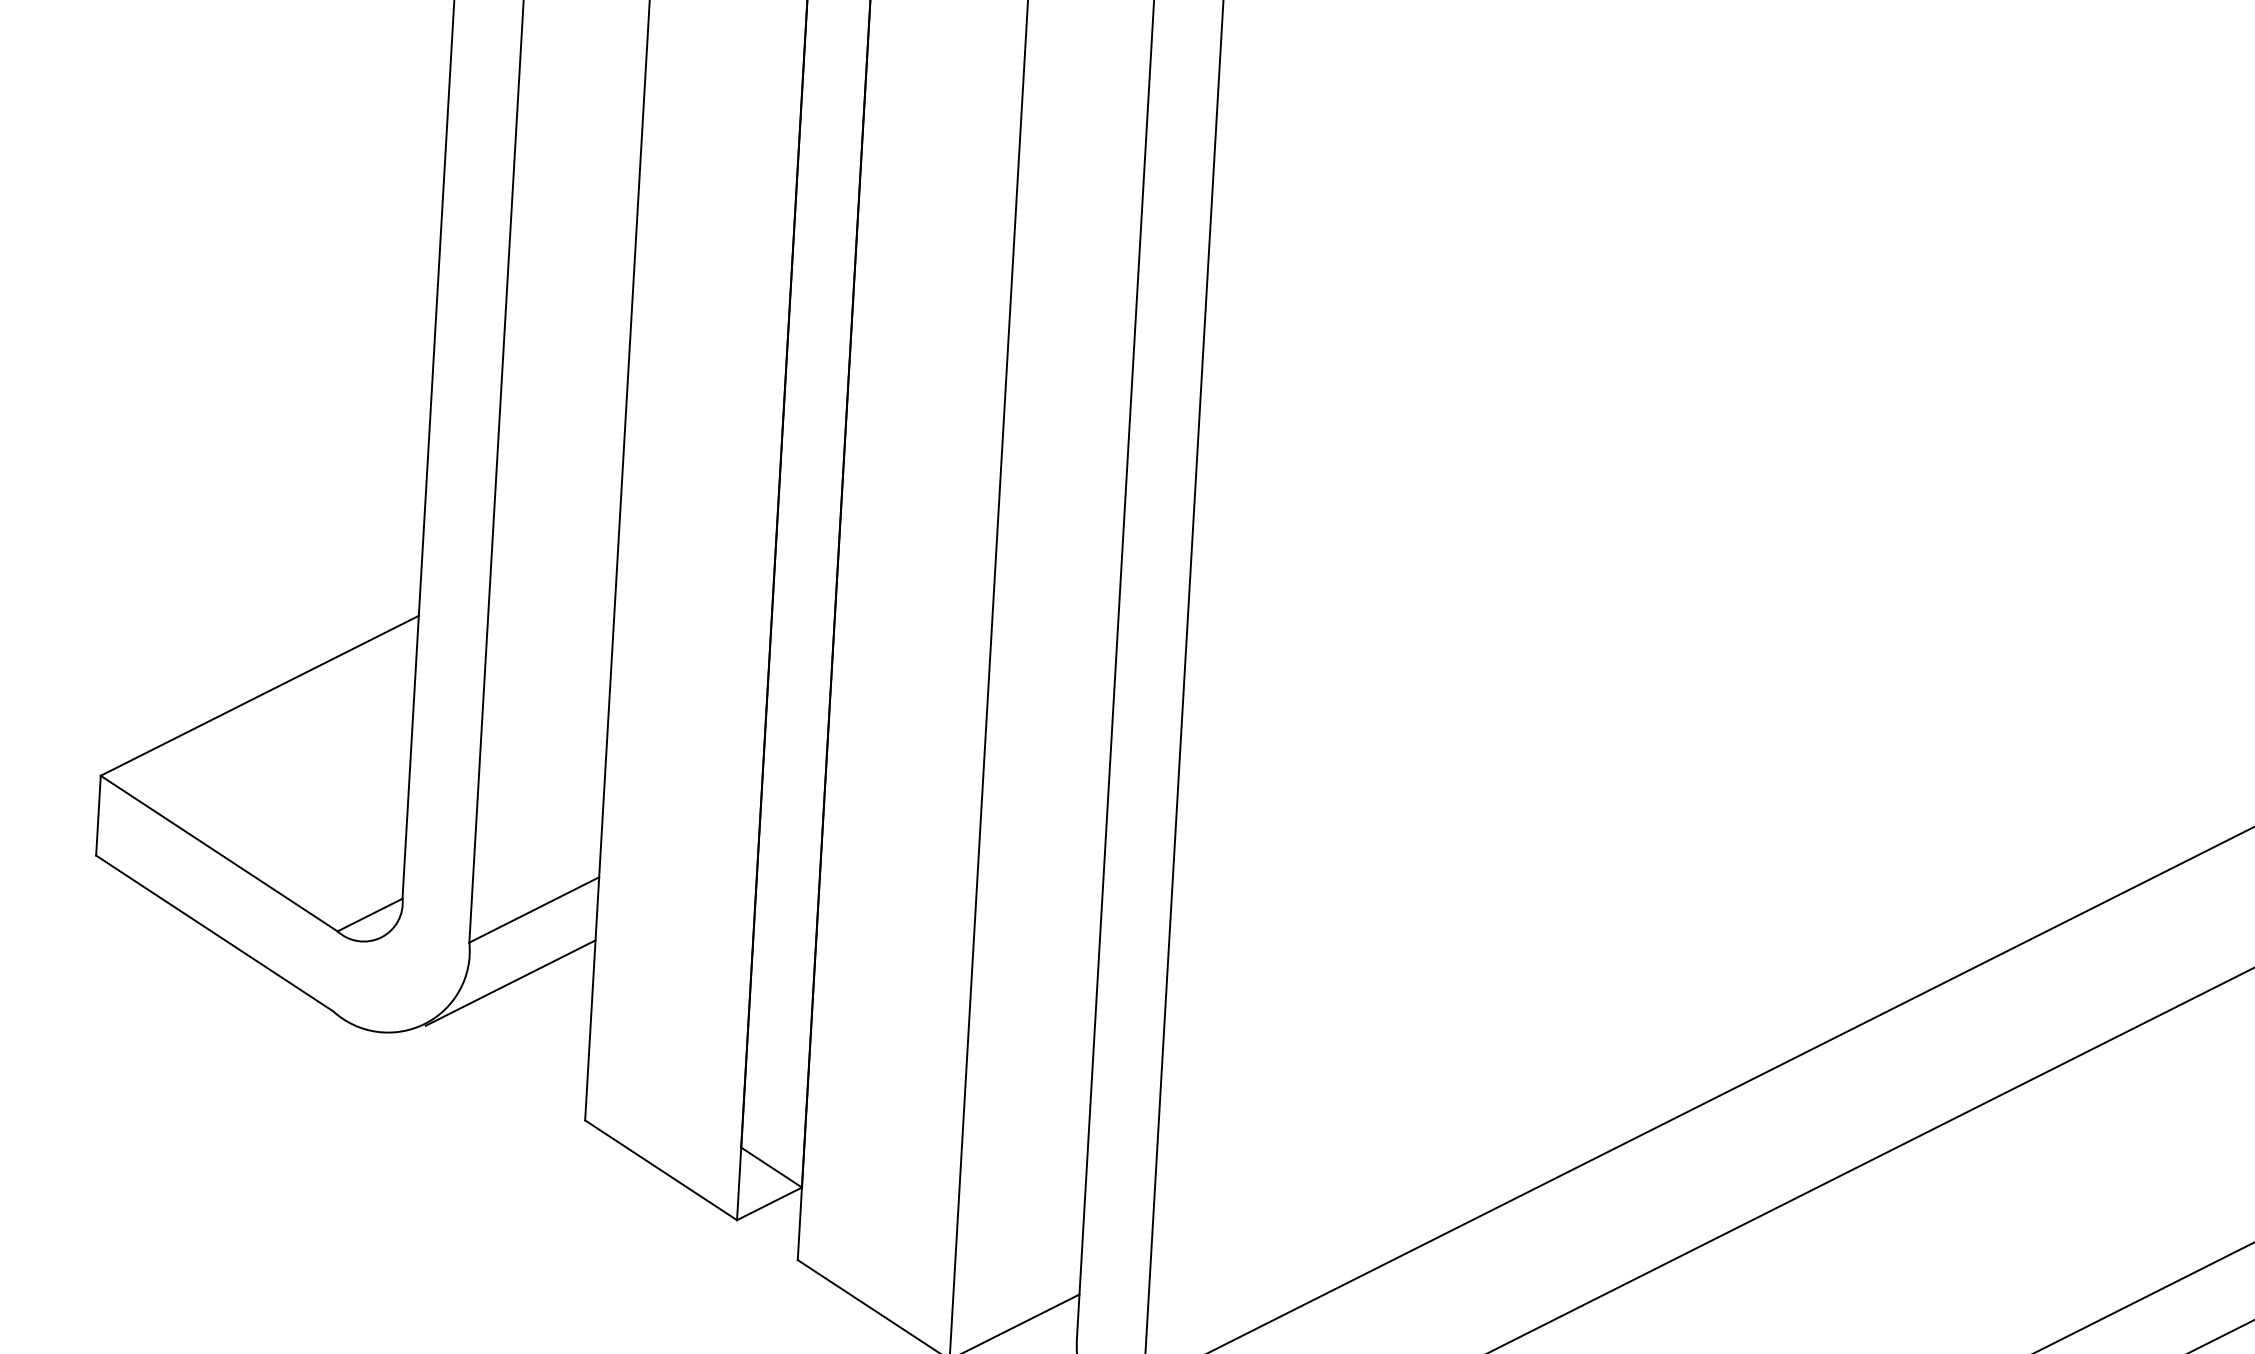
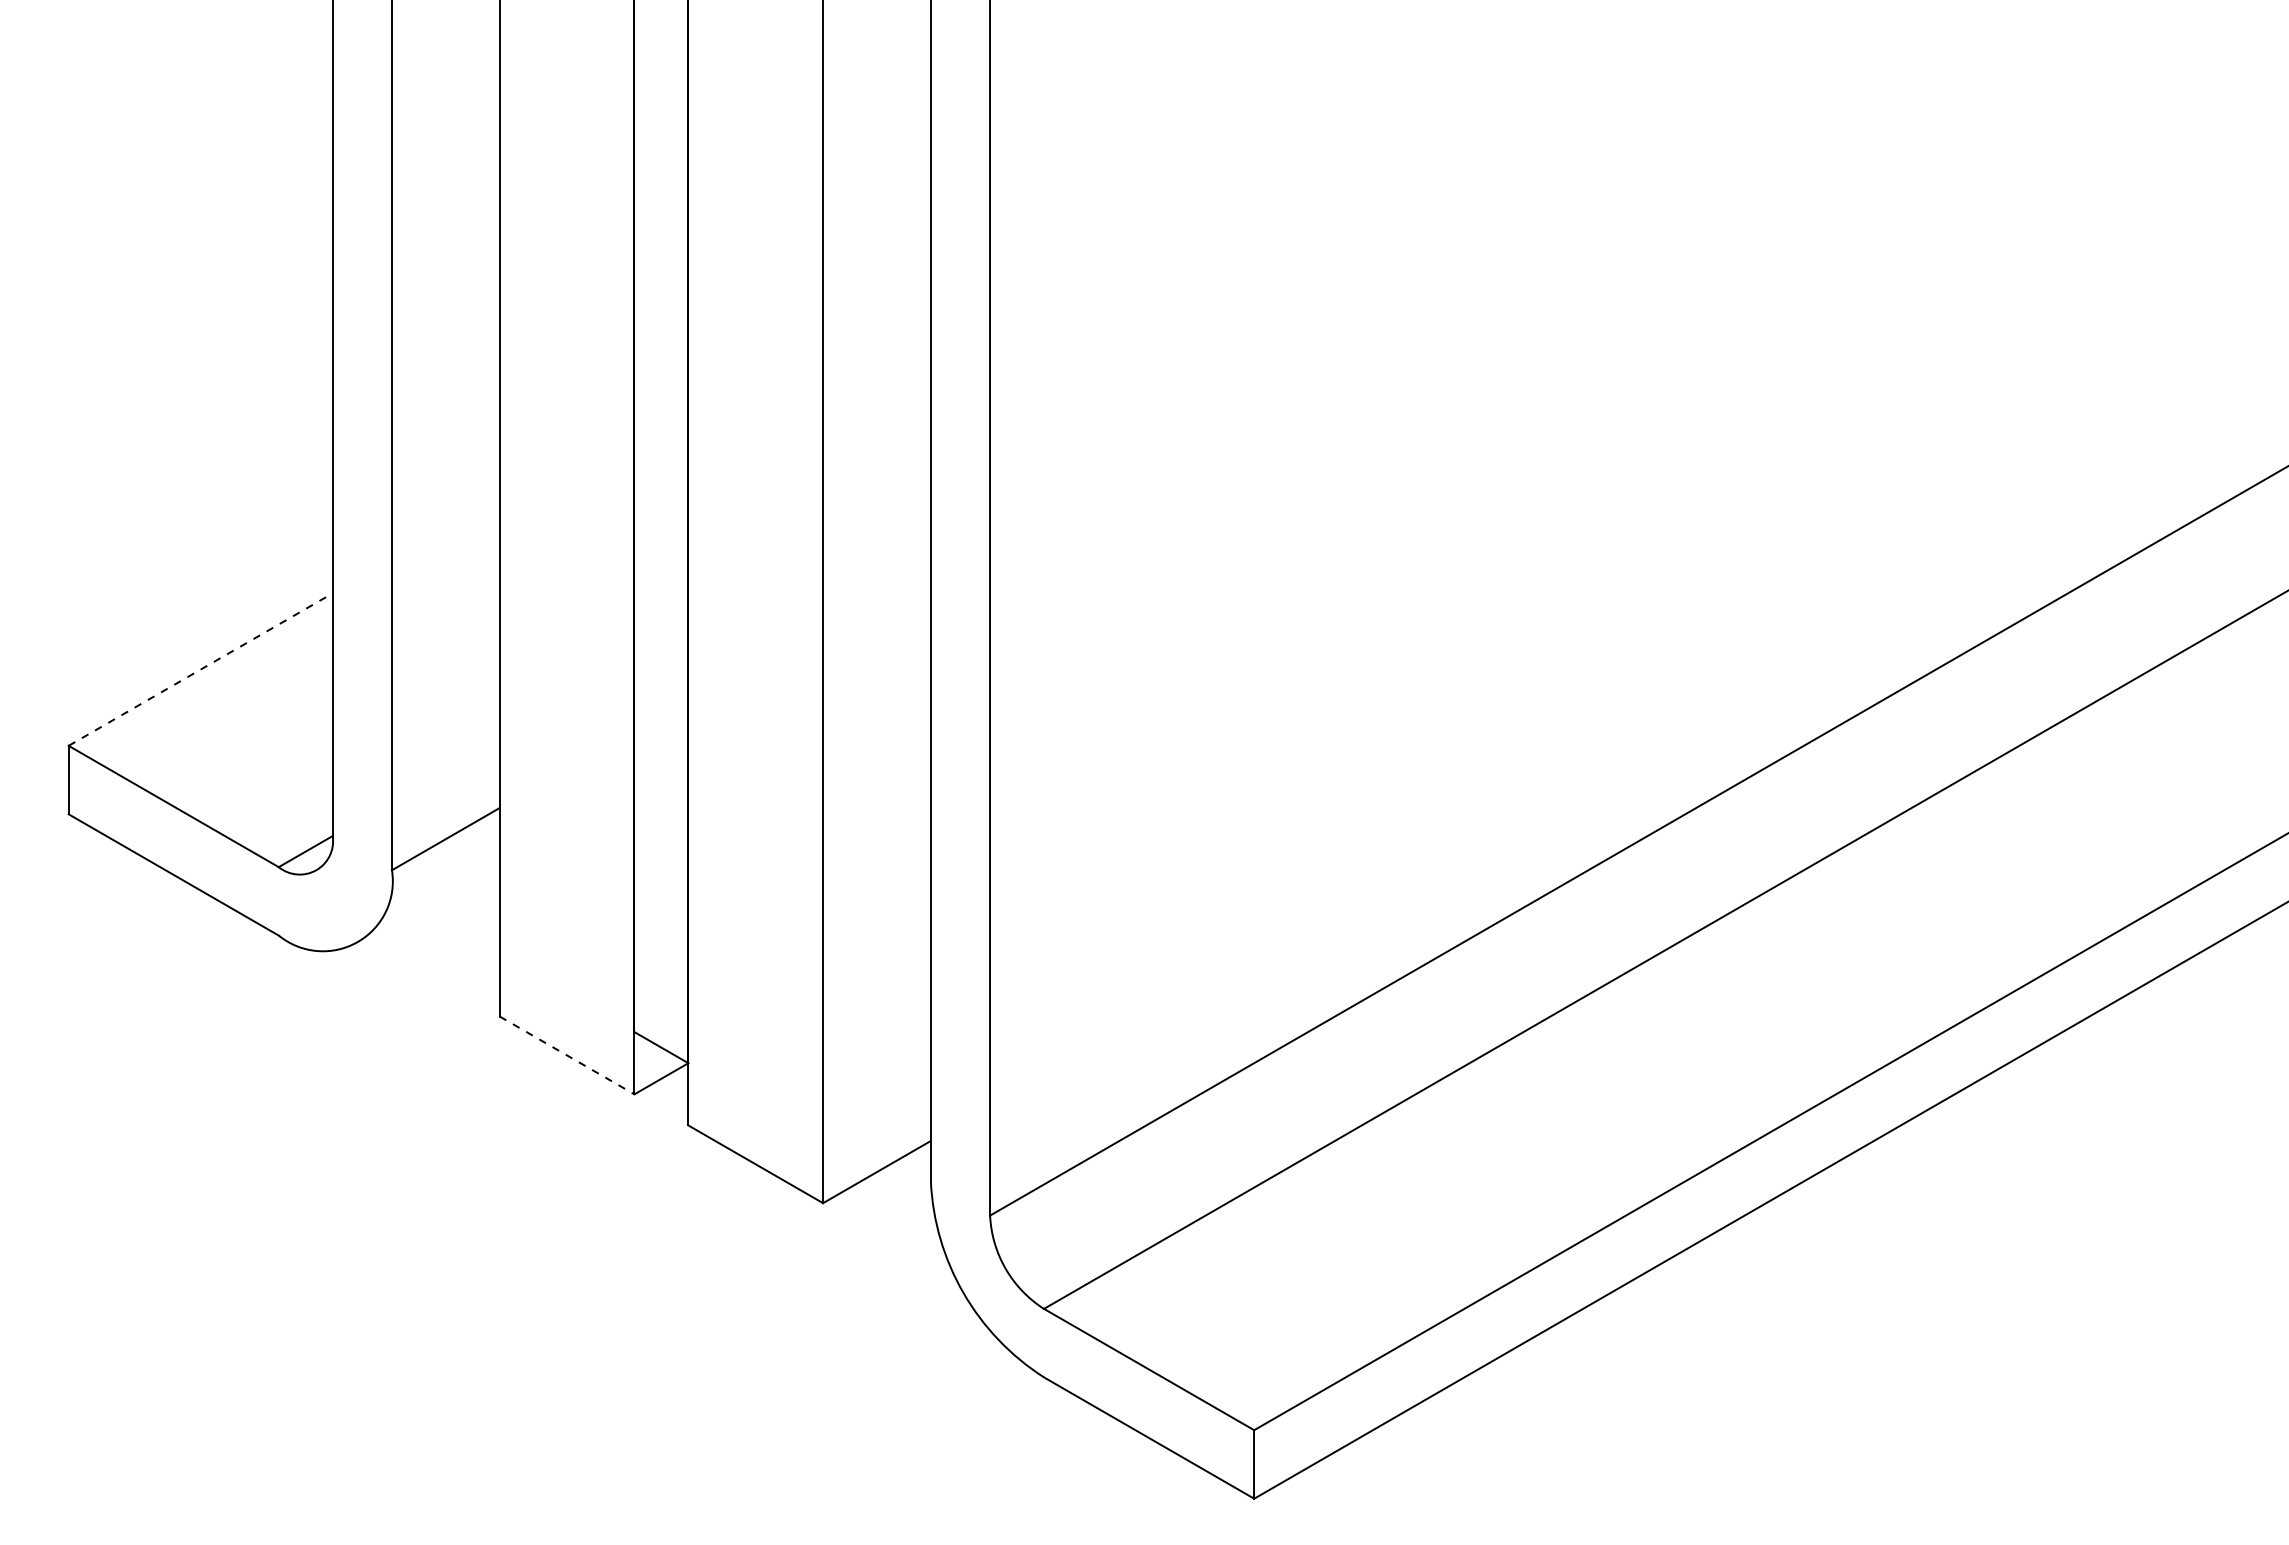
line: (260, 695) -> (201, 669), solid -> dashed
line: (509, 982) -> (428, 902), removed
line: (661, 1170) -> (567, 1055), solid -> dashed

